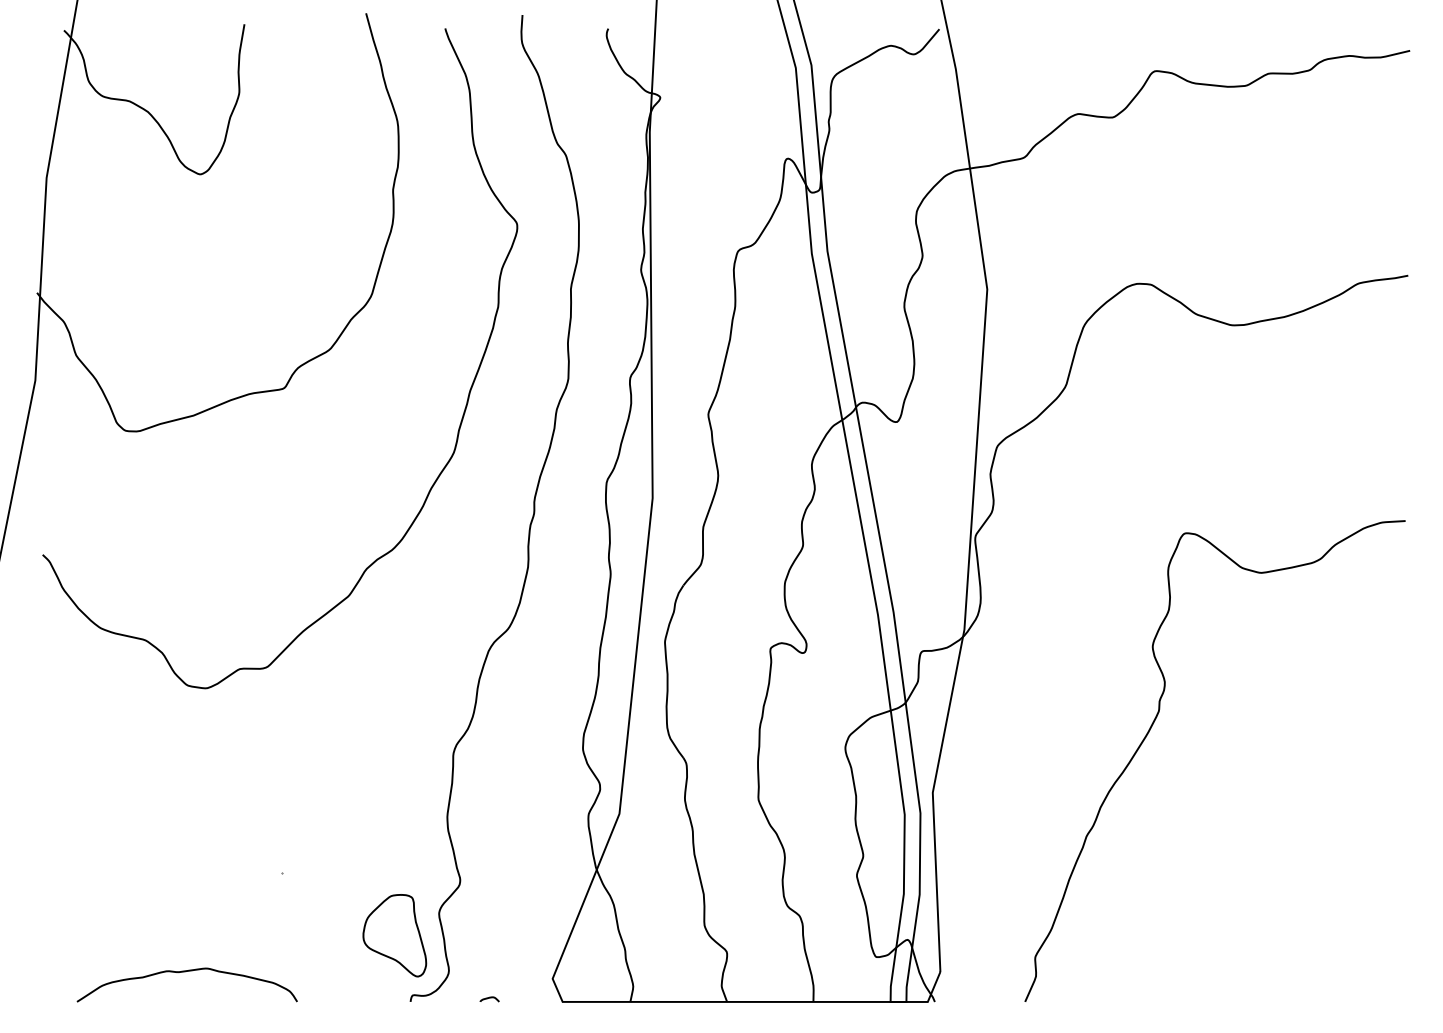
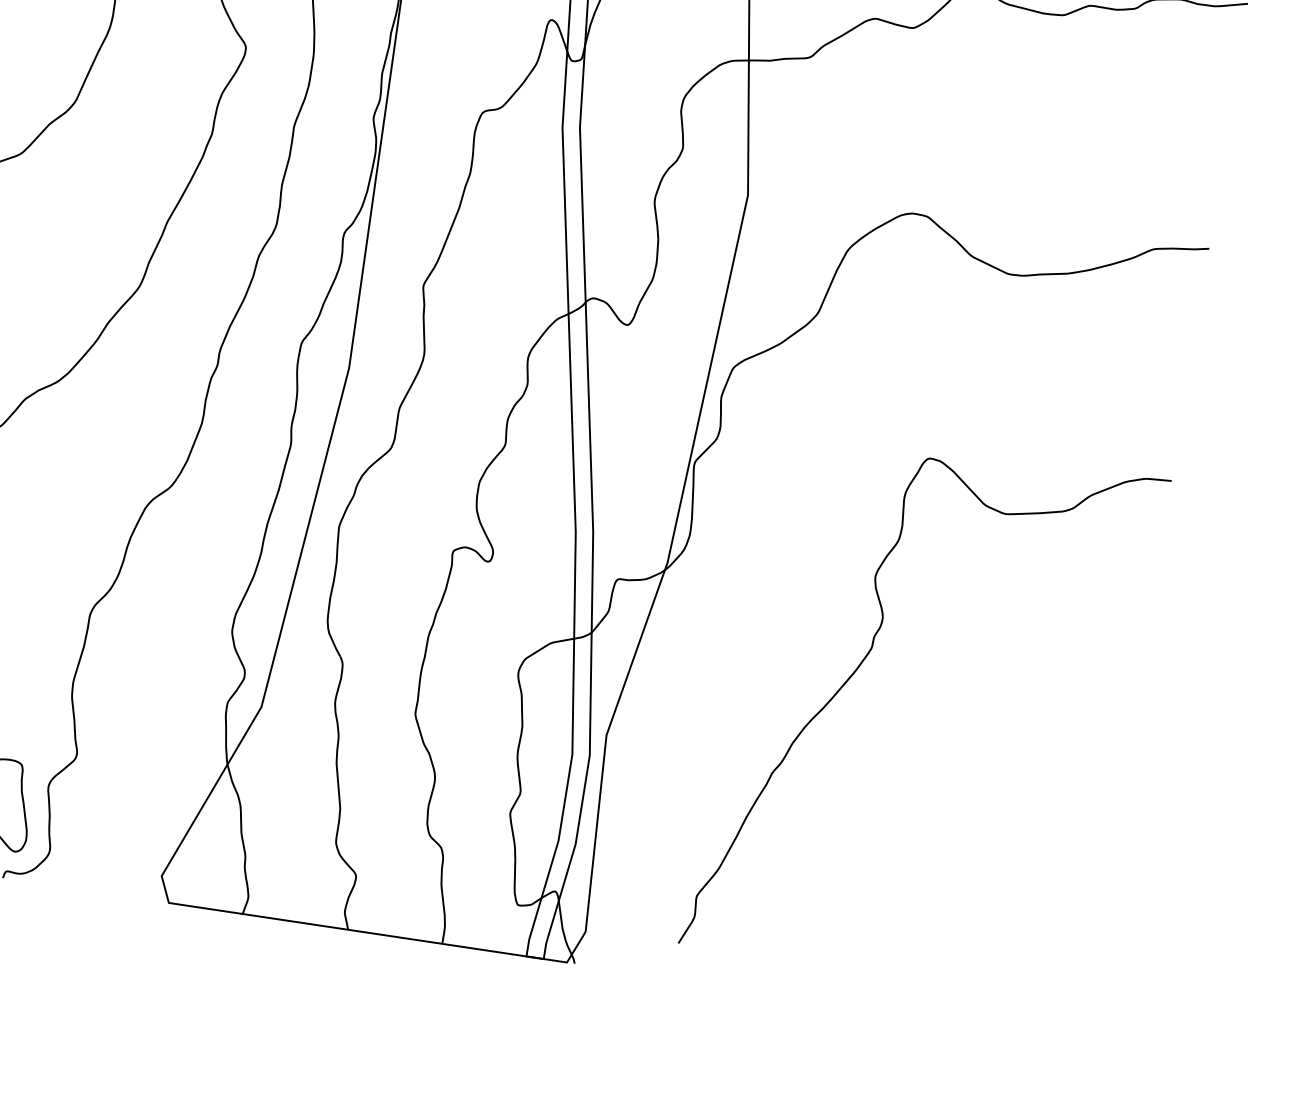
curve: (1151, 728) -> (860, 665), moved
curve: (489, 998) -> (89, 887), removed

